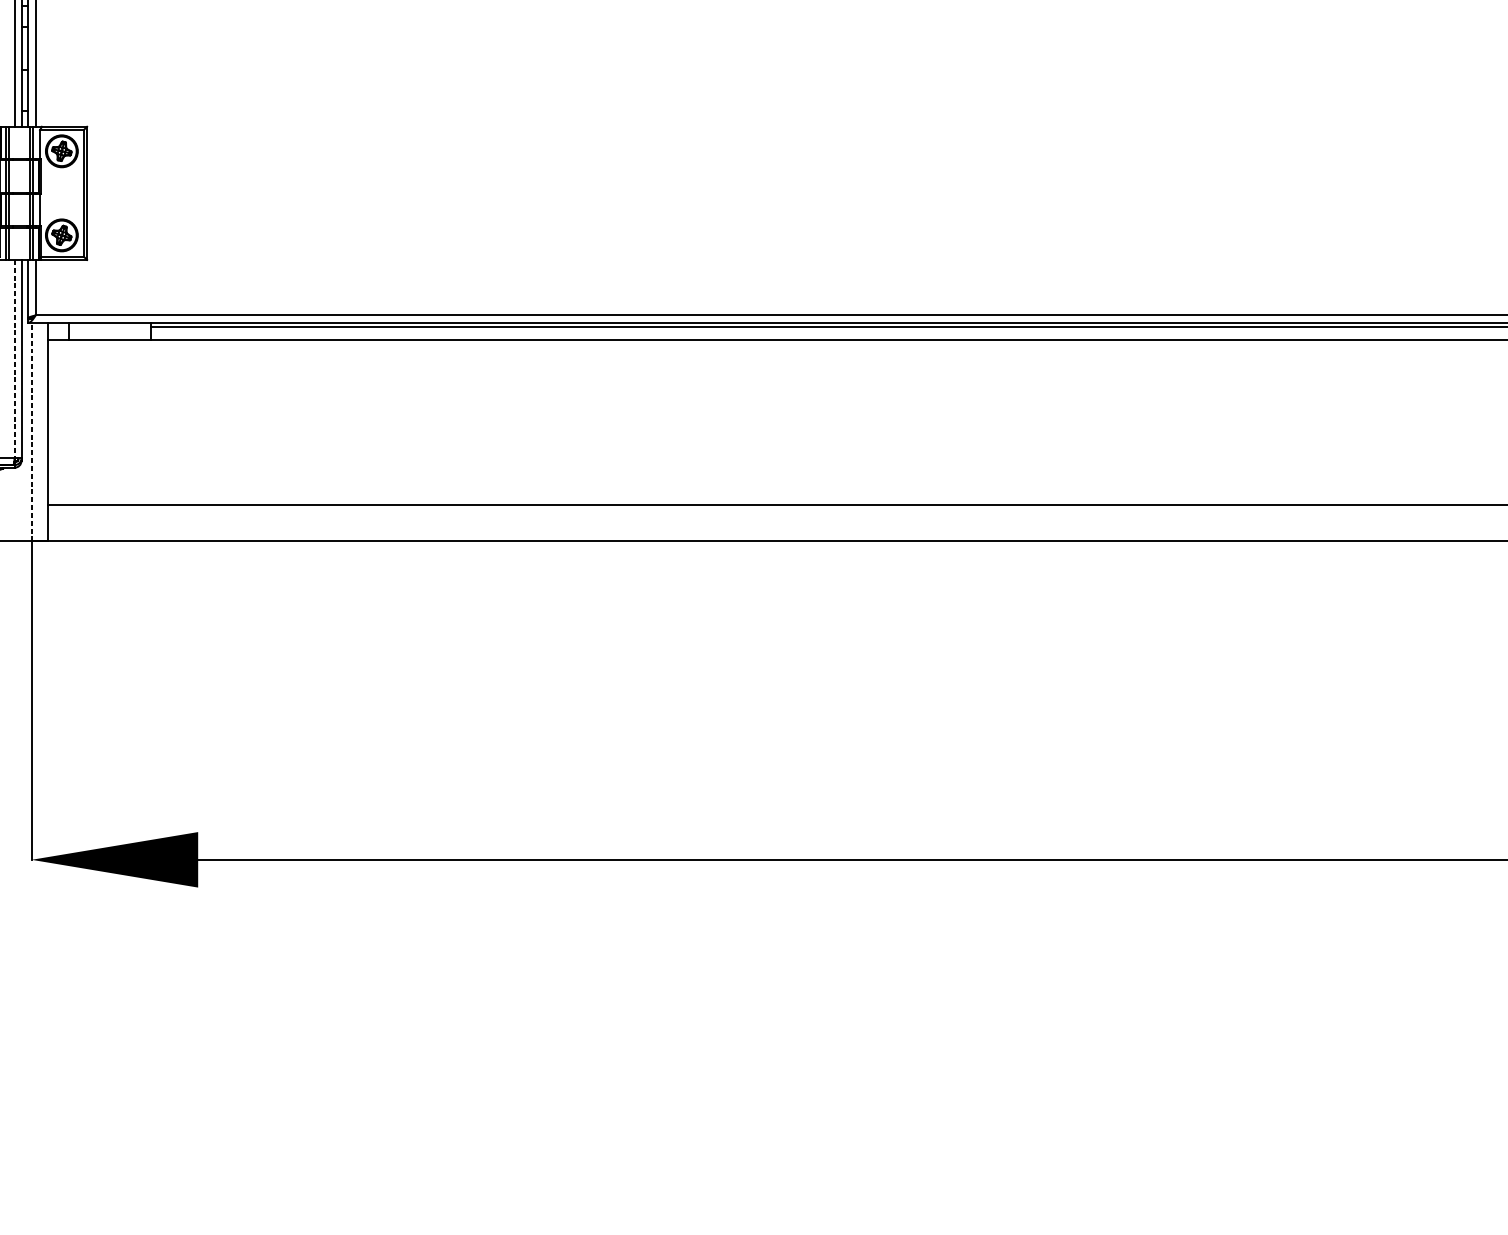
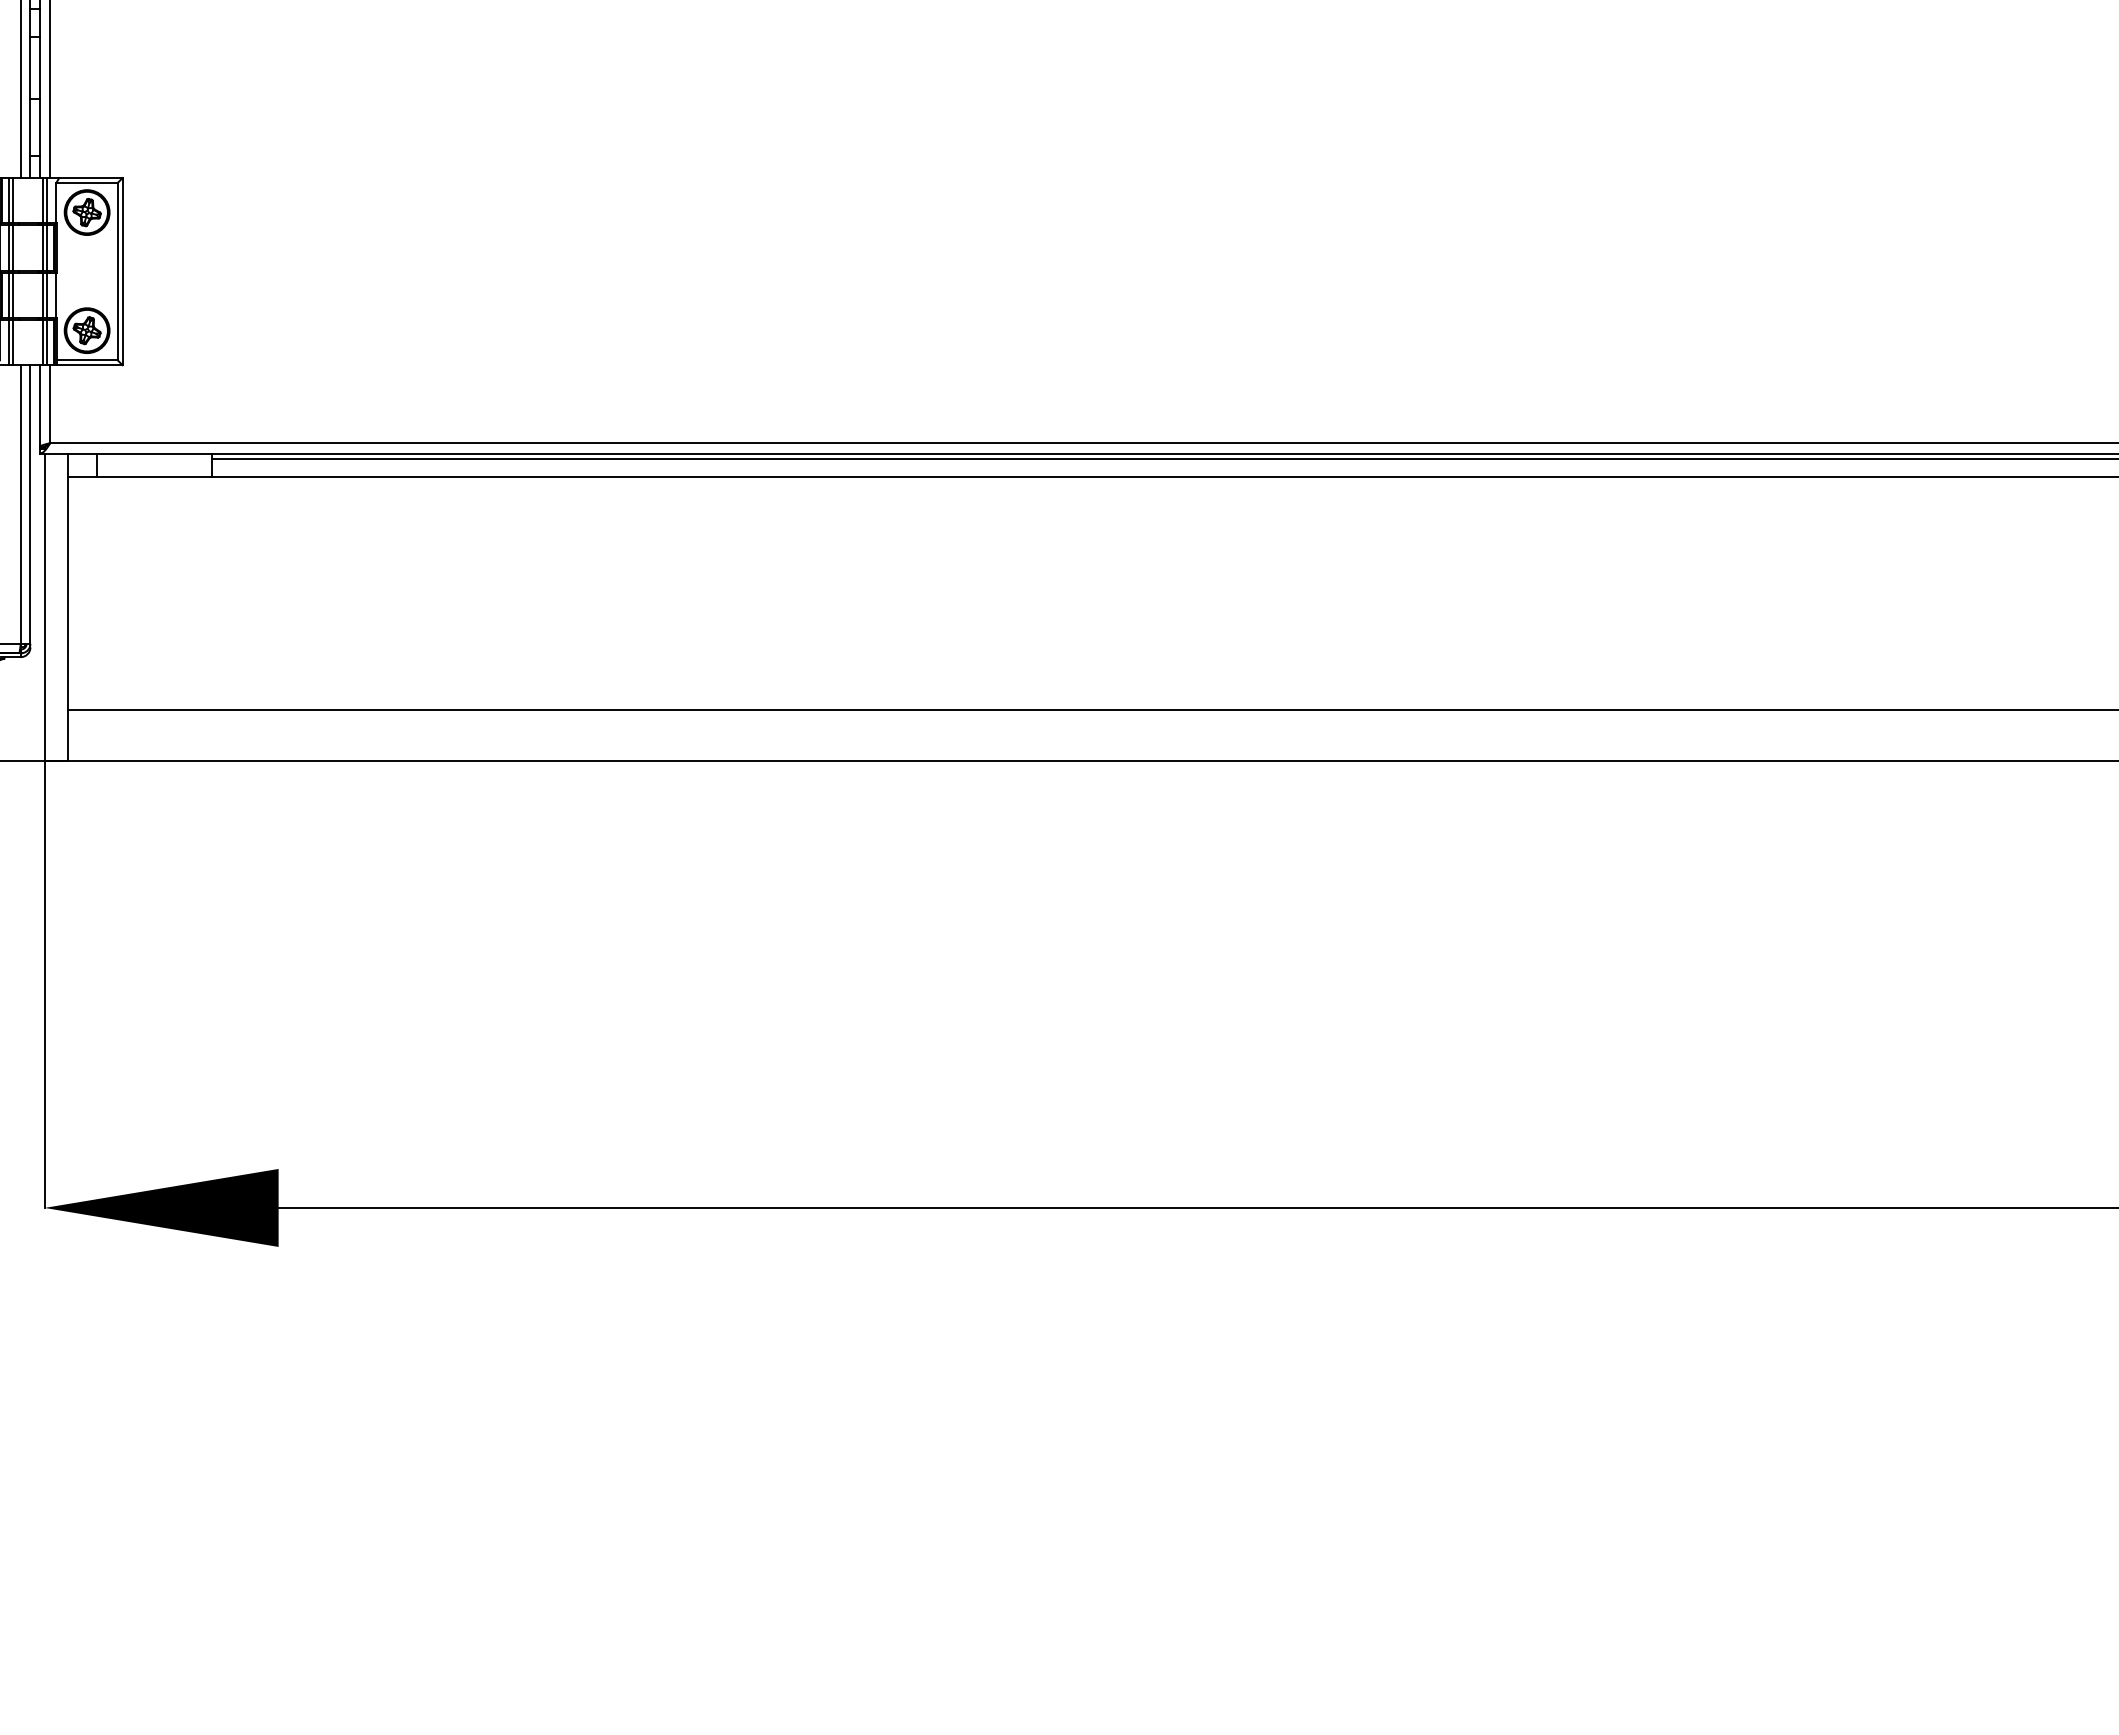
line: (14, 359) -> (20, 504), dashed -> solid
line: (31, 432) -> (44, 607), dashed -> solid

